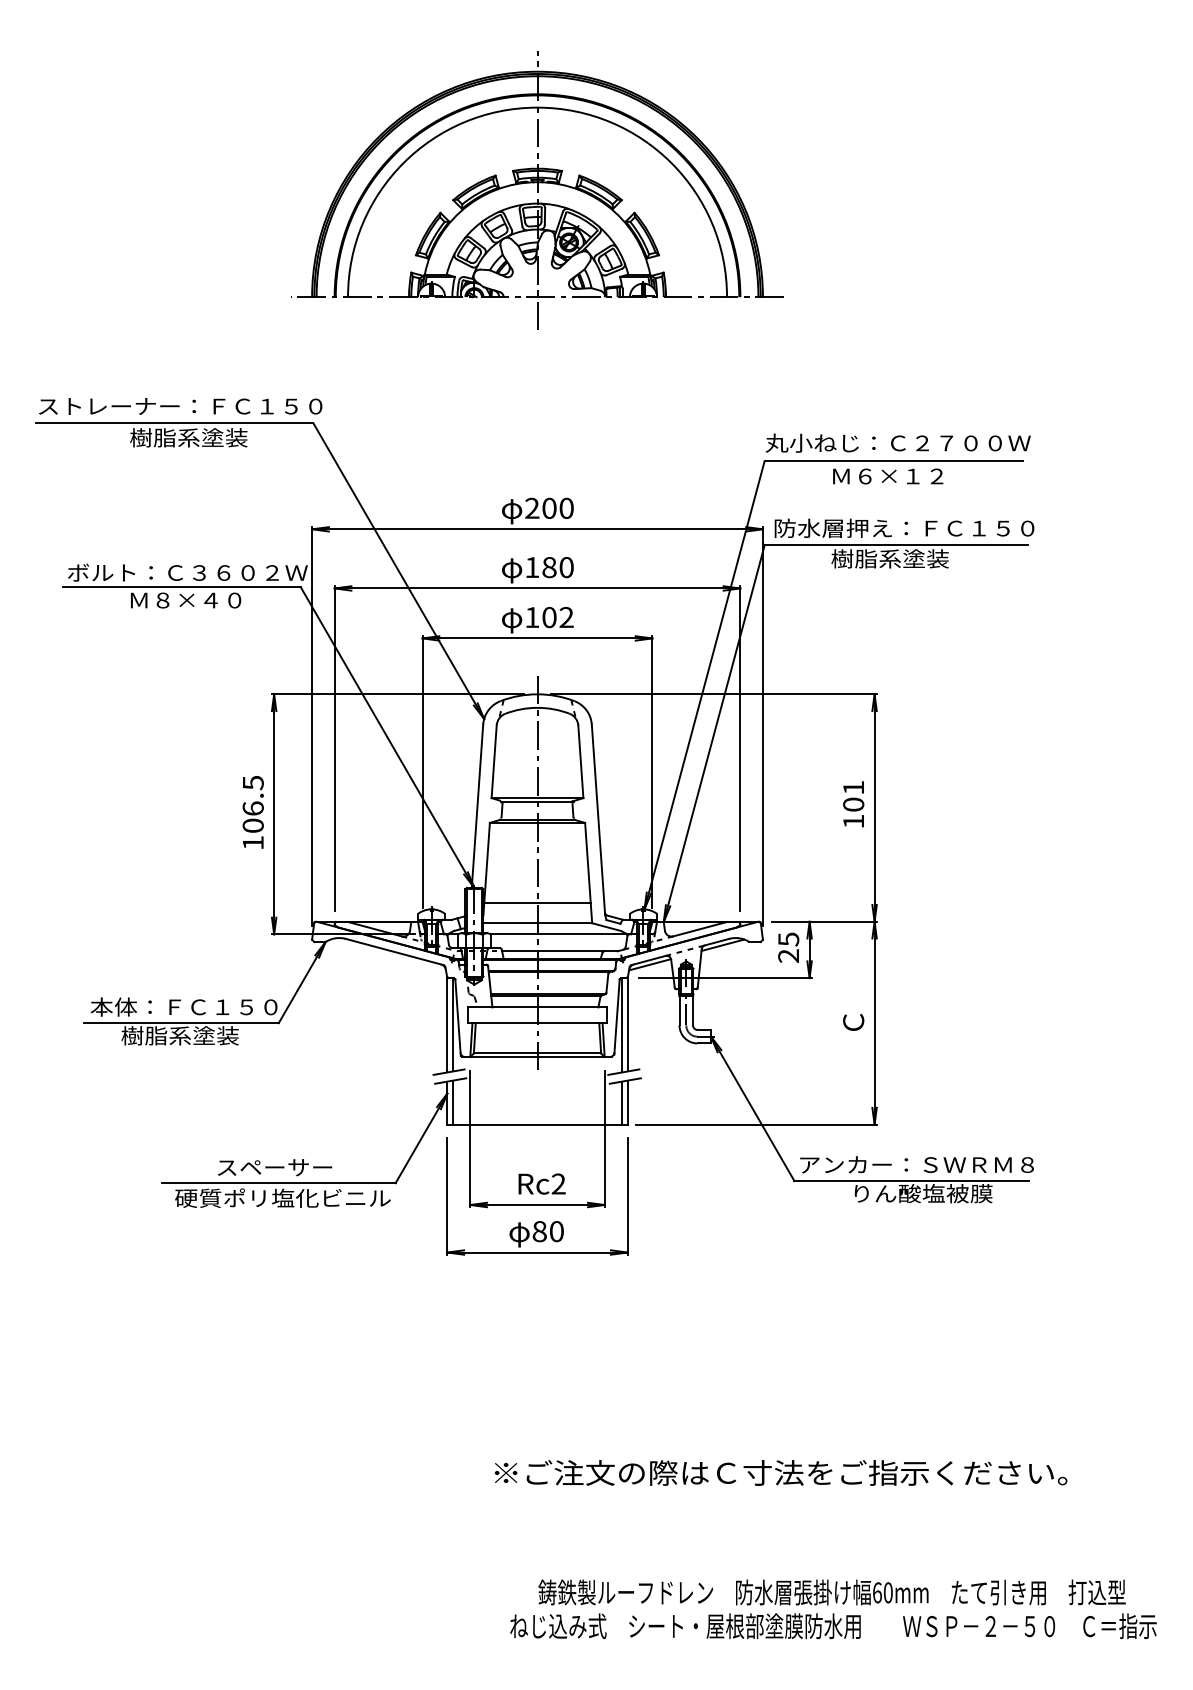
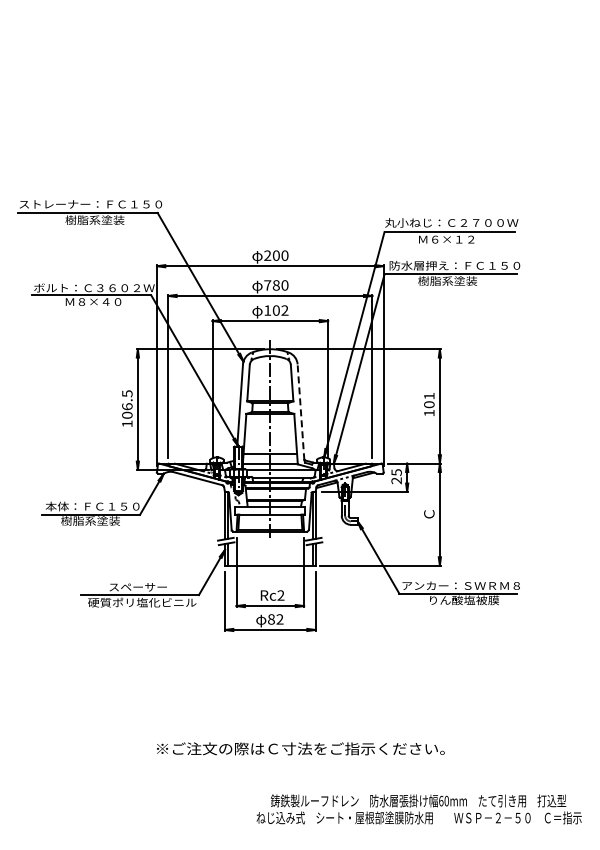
part: (535, 189) -> (269, 95), removed
text: (531, 567) -> (267, 285), 180 -> 780
line: (597, 818) -> (300, 411), solid -> dashed
text: (555, 1231) -> (279, 619), 80 -> 82
text: (780, 1472) -> (300, 748), moved

